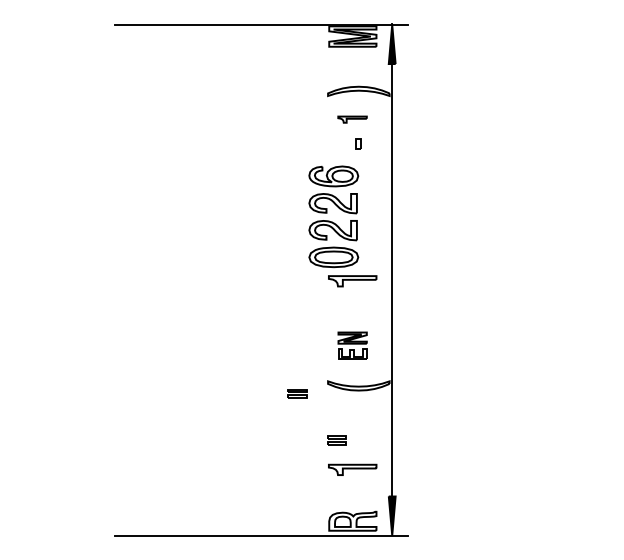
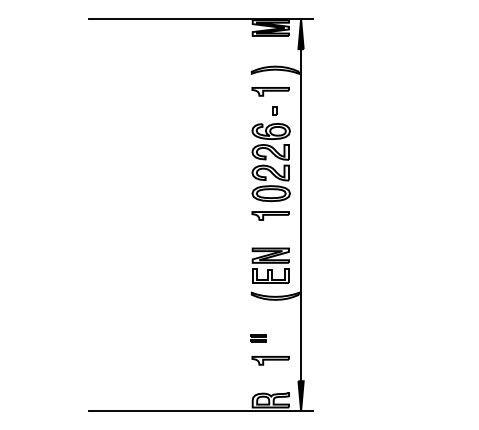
part: (352, 119) -> (270, 91), size x1.67
part: (332, 216) -> (270, 162), moved
part: (352, 345) -> (270, 265), size x1.67
part: (297, 393) -> (228, 302), removed

